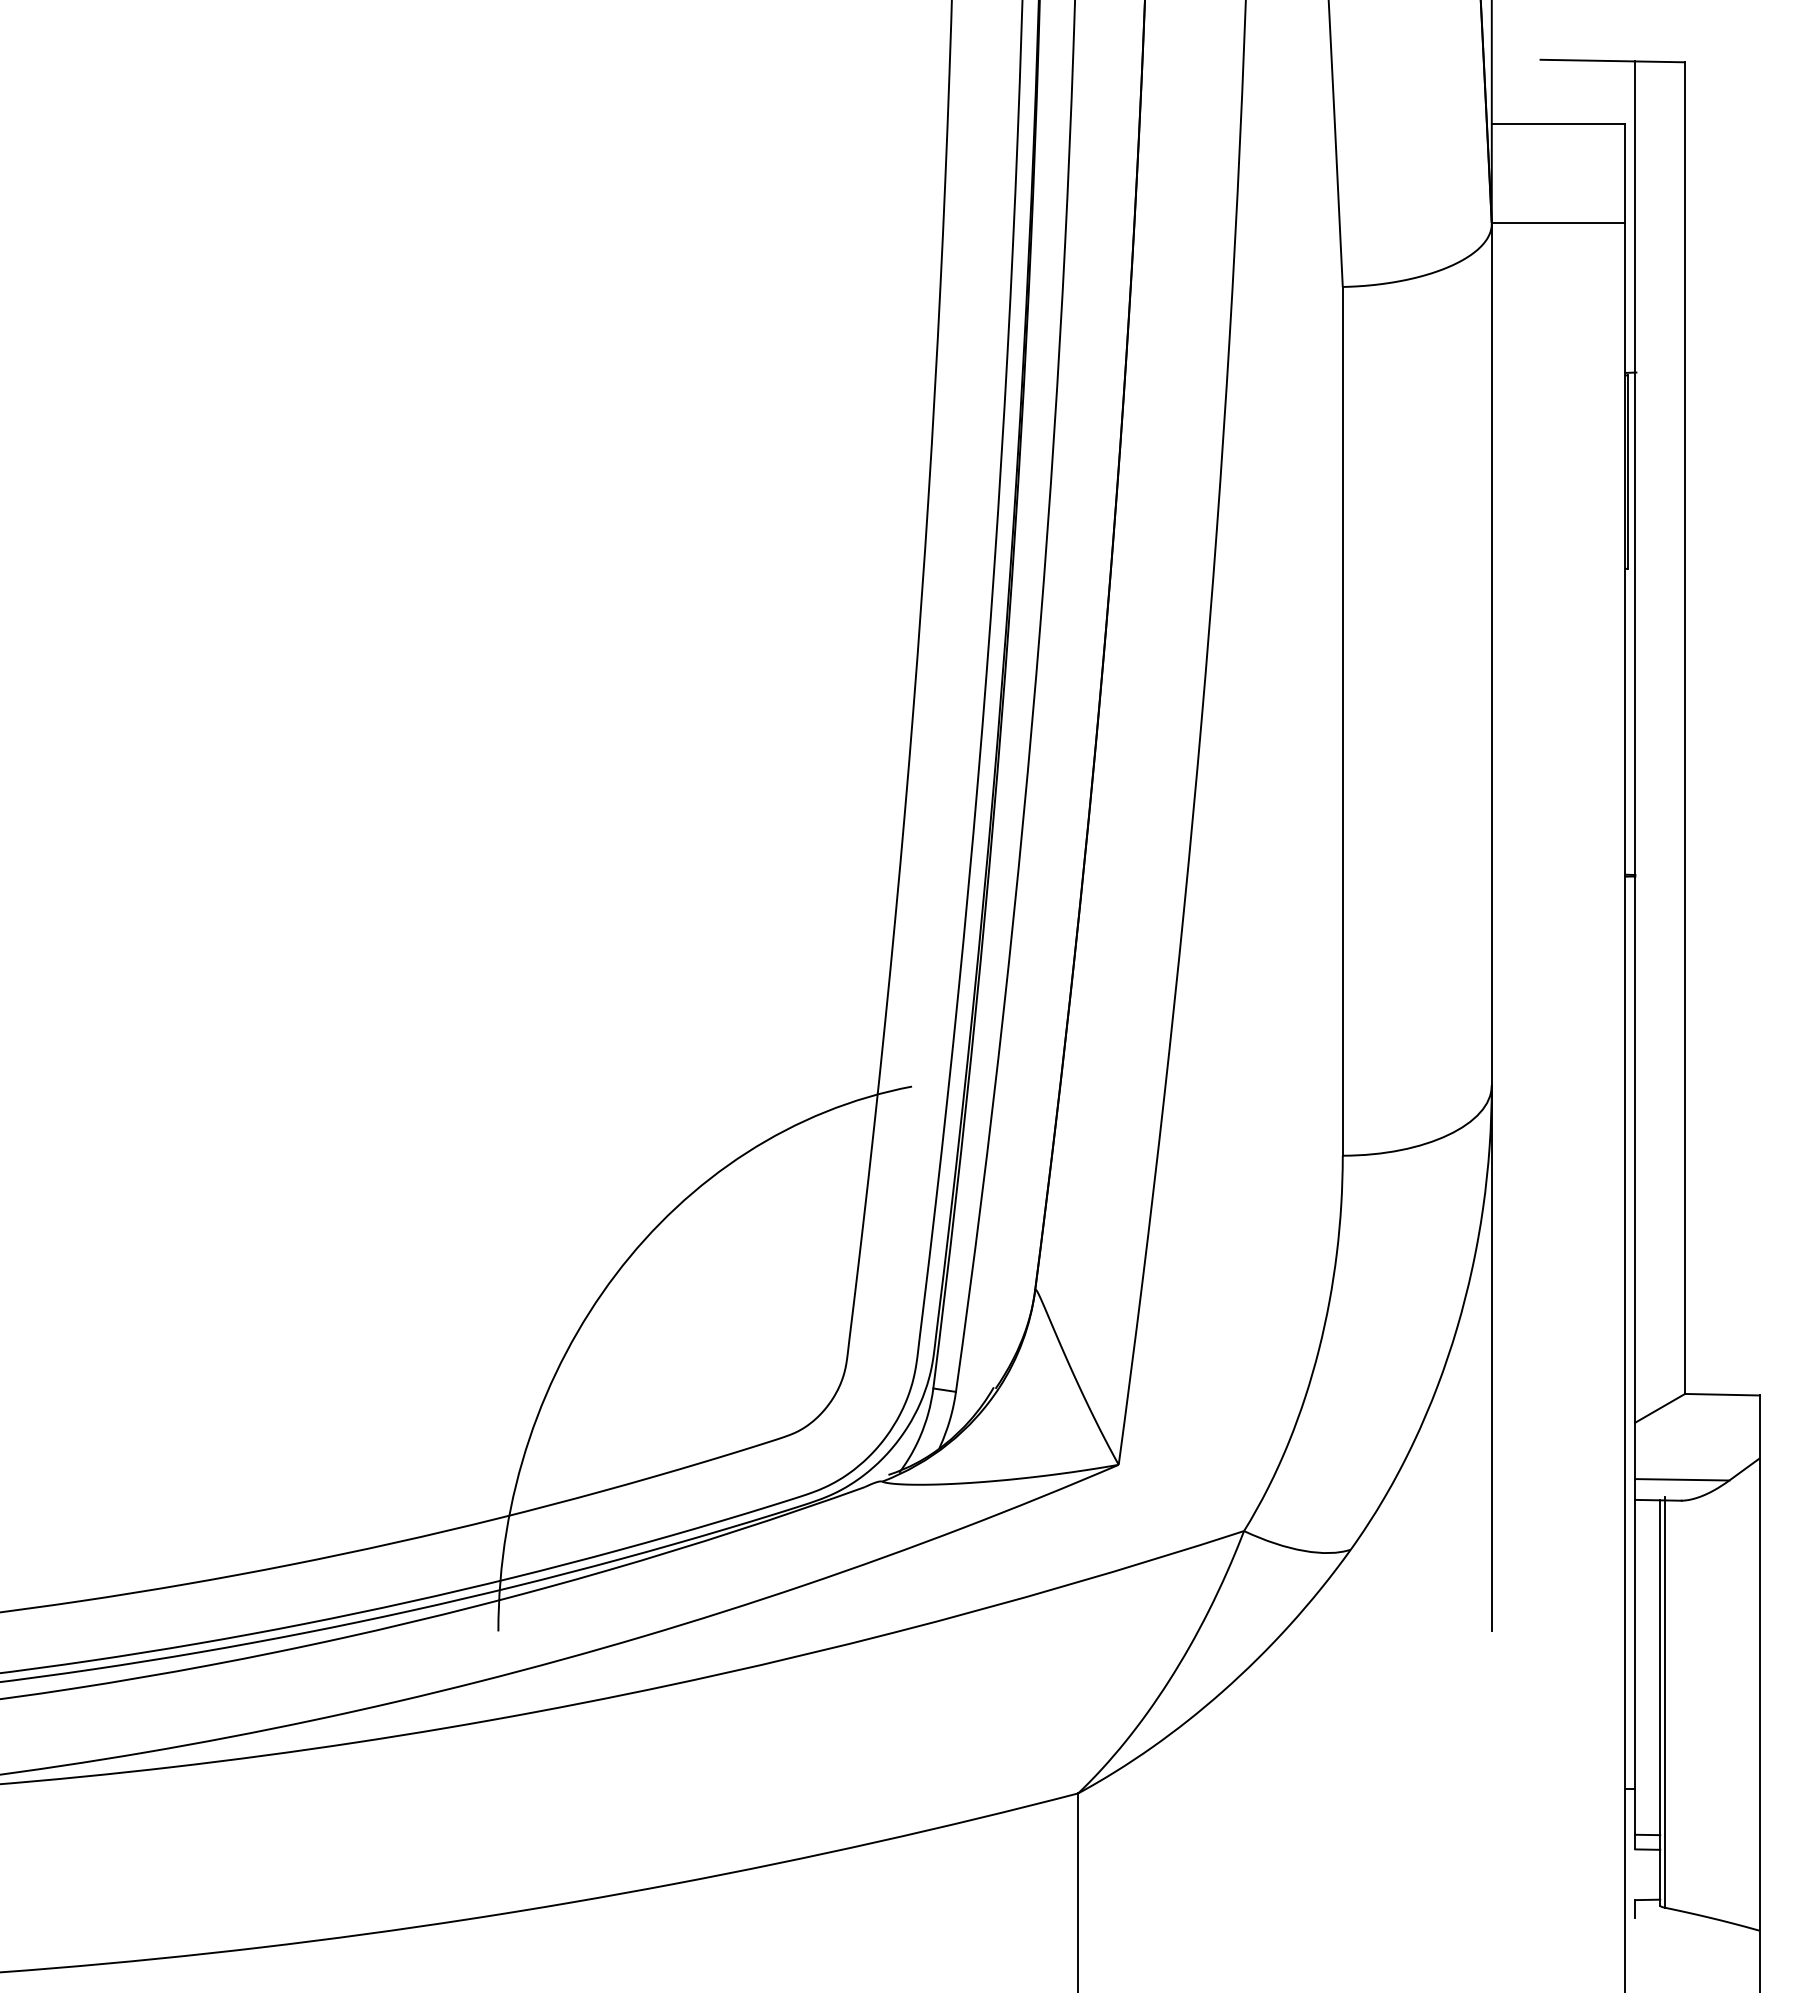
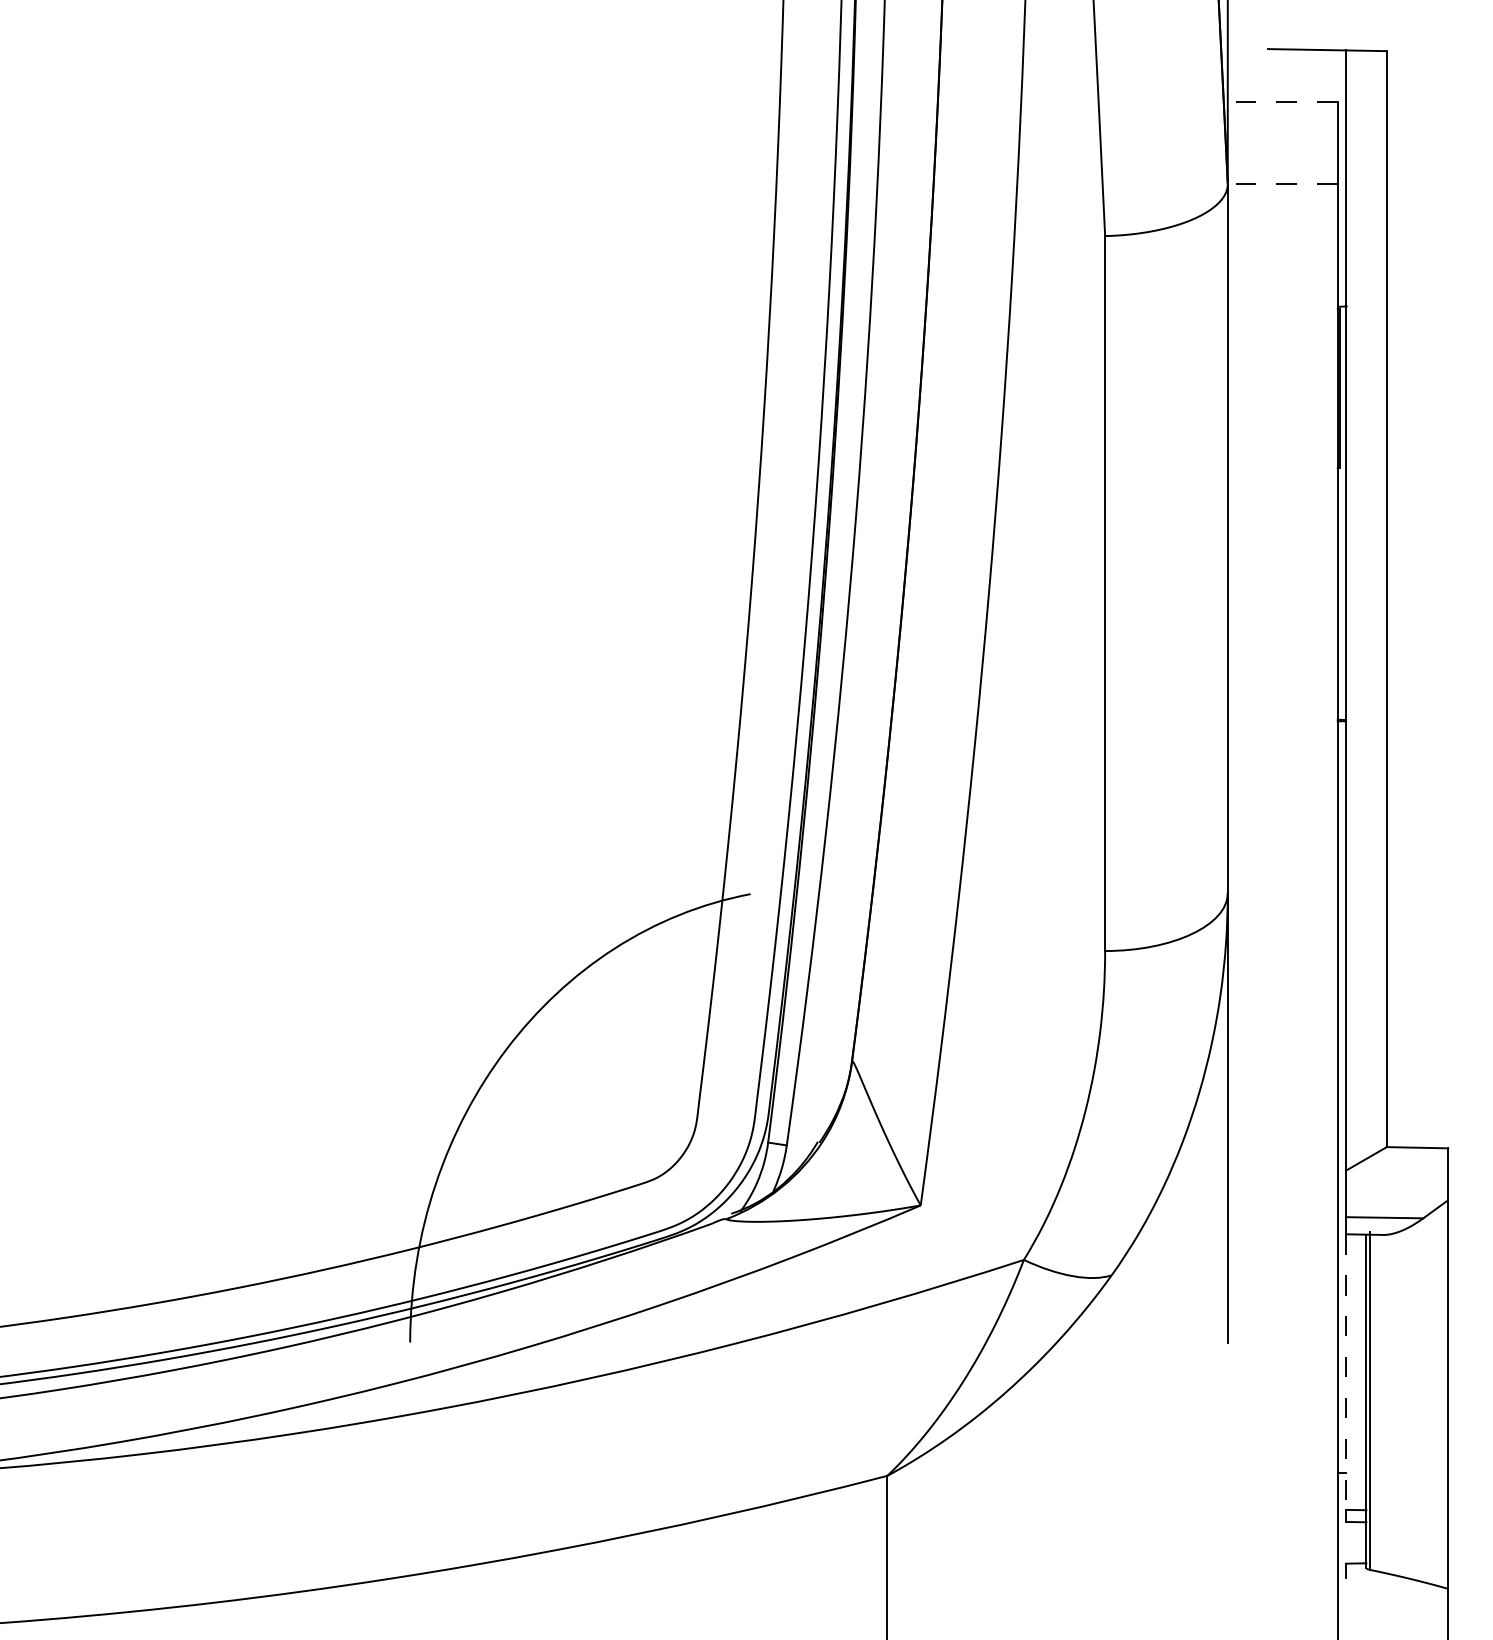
line: (1558, 123) -> (1282, 101), solid -> dashed
line: (1558, 223) -> (1282, 183), solid -> dashed
line: (1635, 1667) -> (1346, 1372), solid -> dashed

